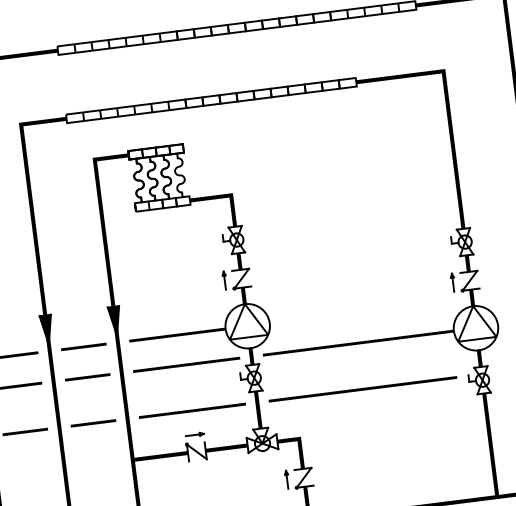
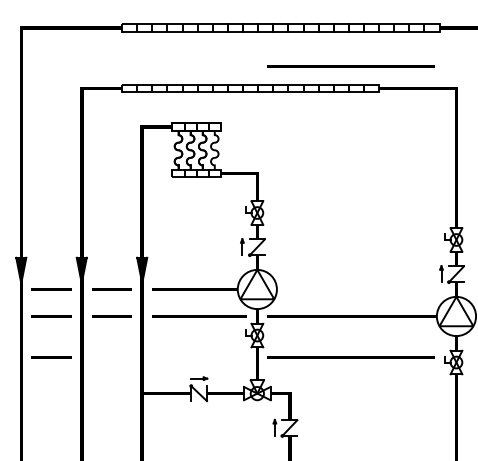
line: (320, 61) -> (350, 66), added
line: (192, 411) -> (199, 357), removed
line: (92, 423) -> (111, 357), removed

